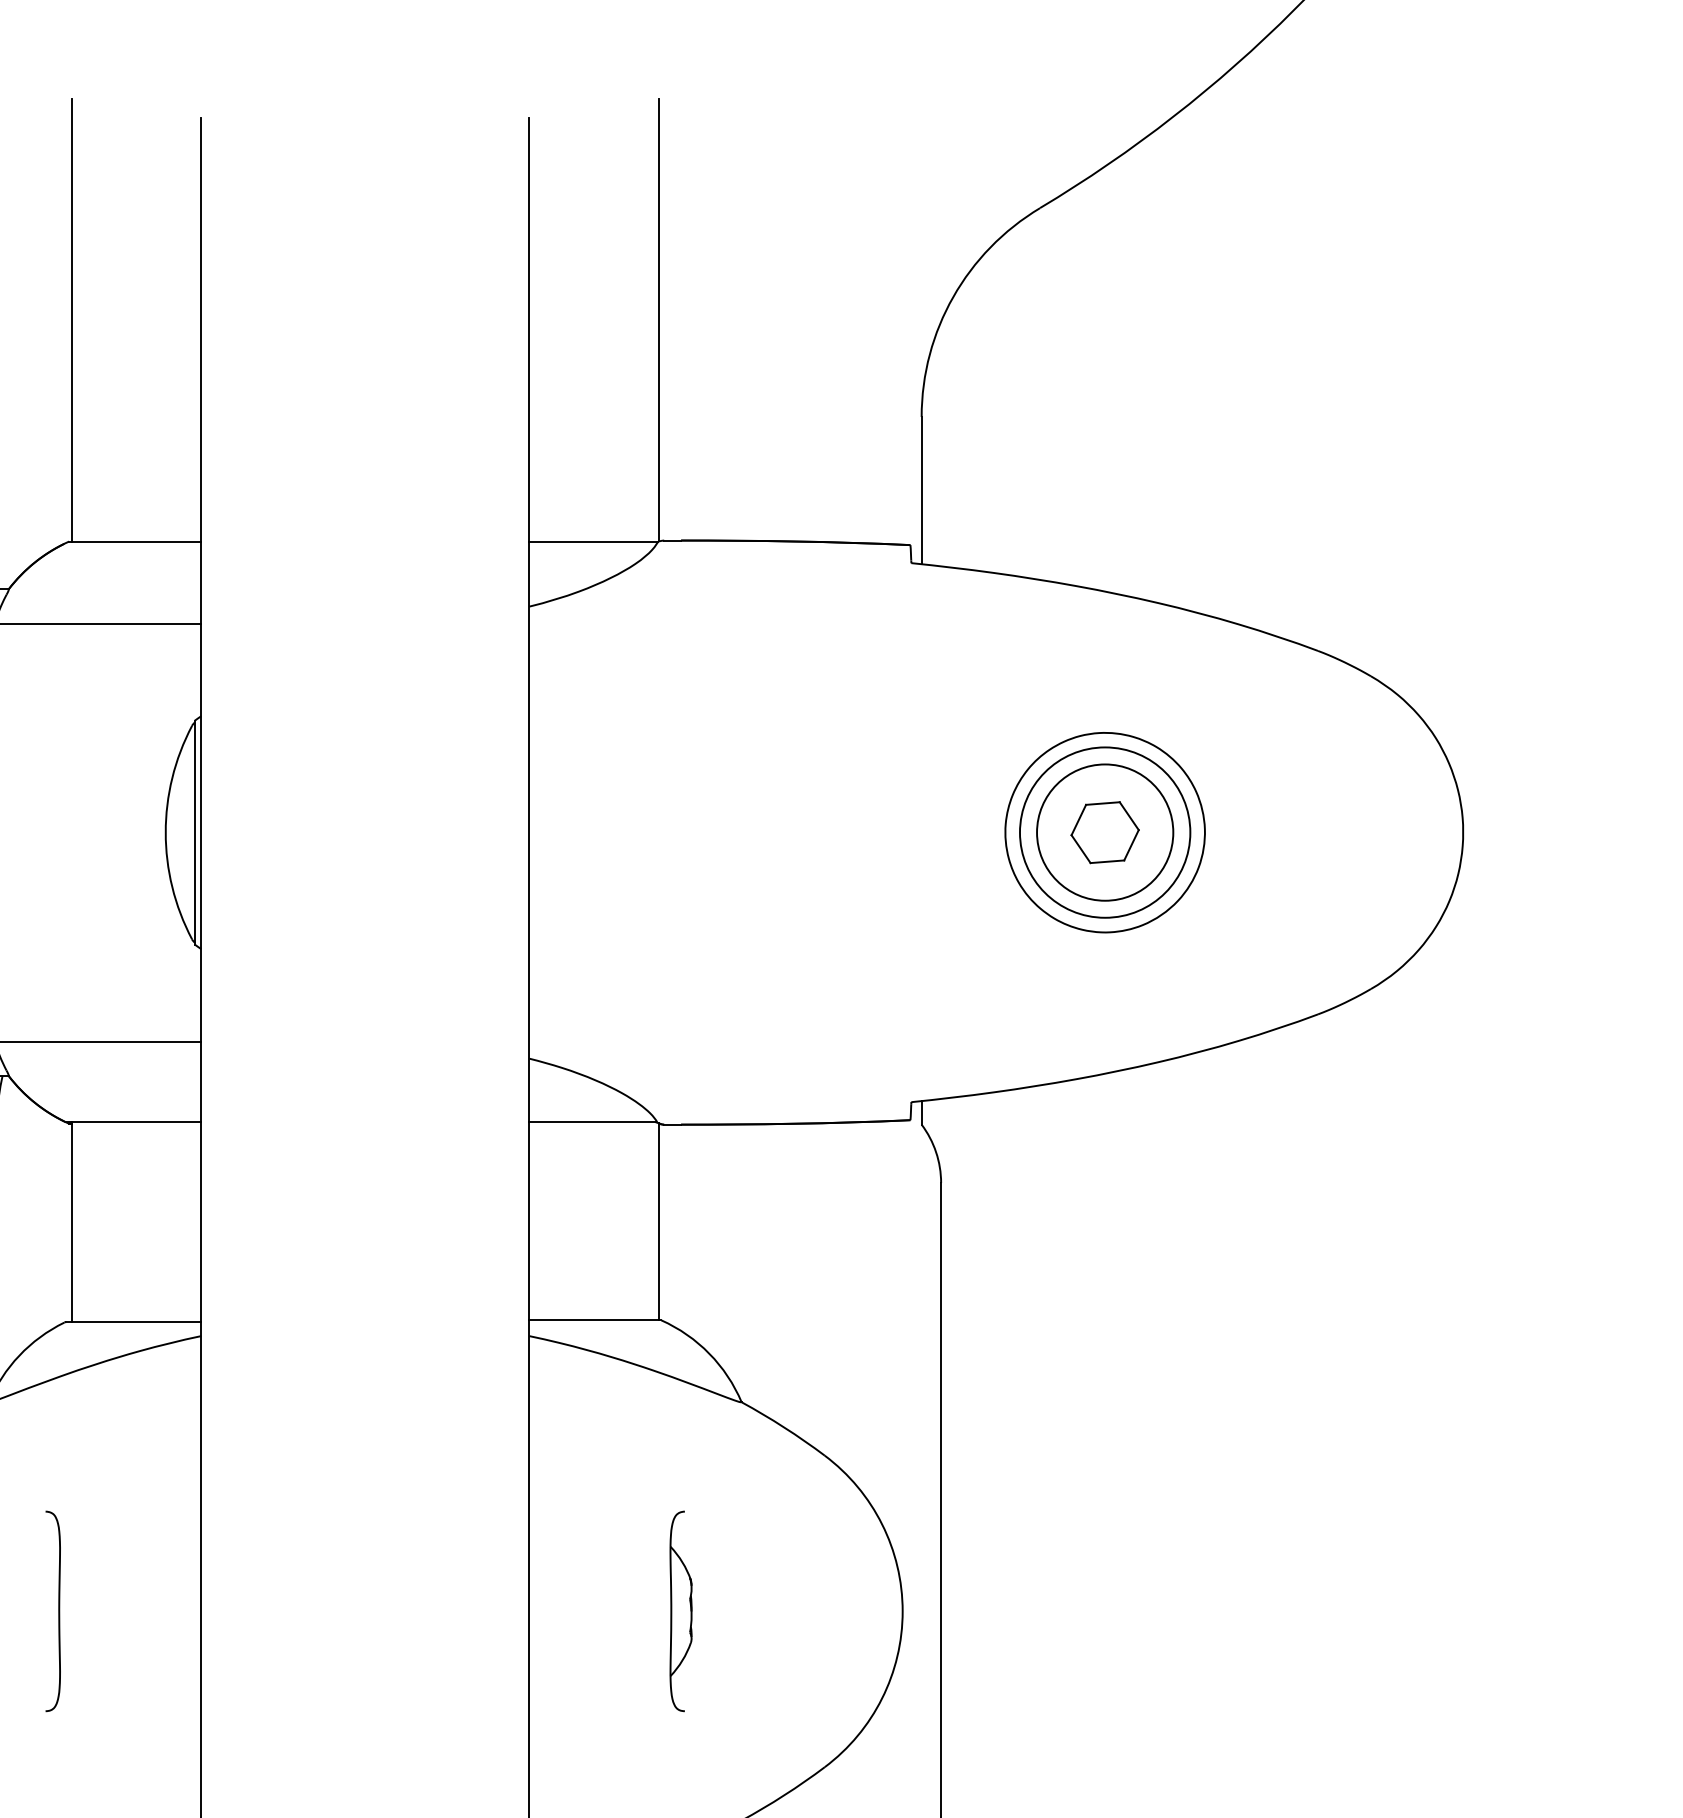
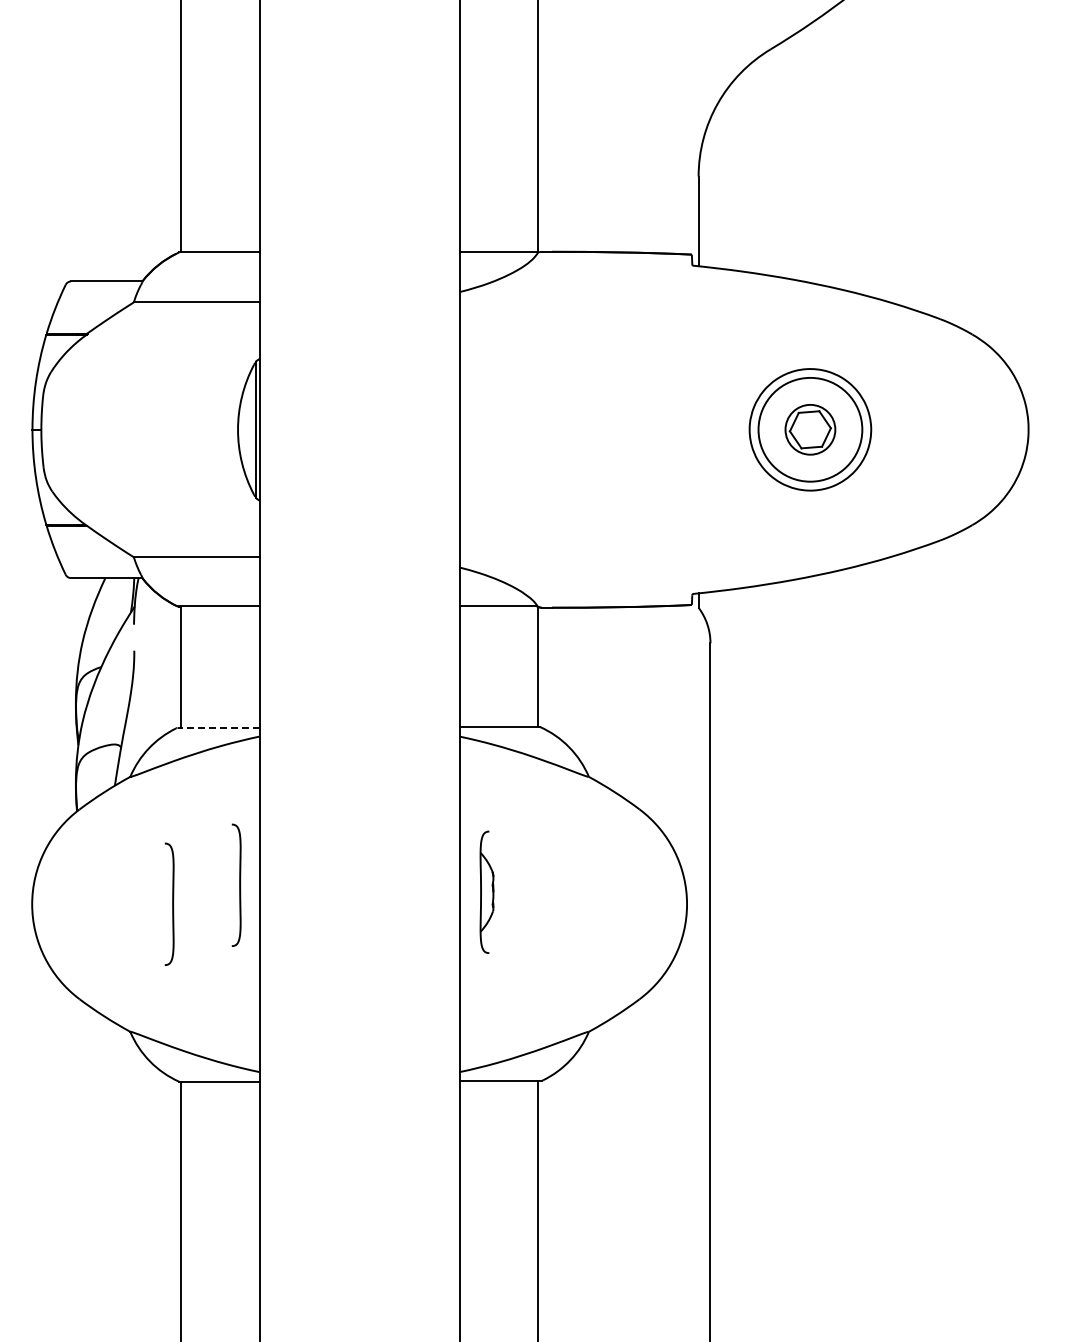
circle: (1103, 832) -> (809, 429), size x0.6
line: (133, 1322) -> (218, 728), solid -> dashed
curve: (168, 1578) -> (239, 884), added
part: (680, 1610) -> (486, 891), moved

